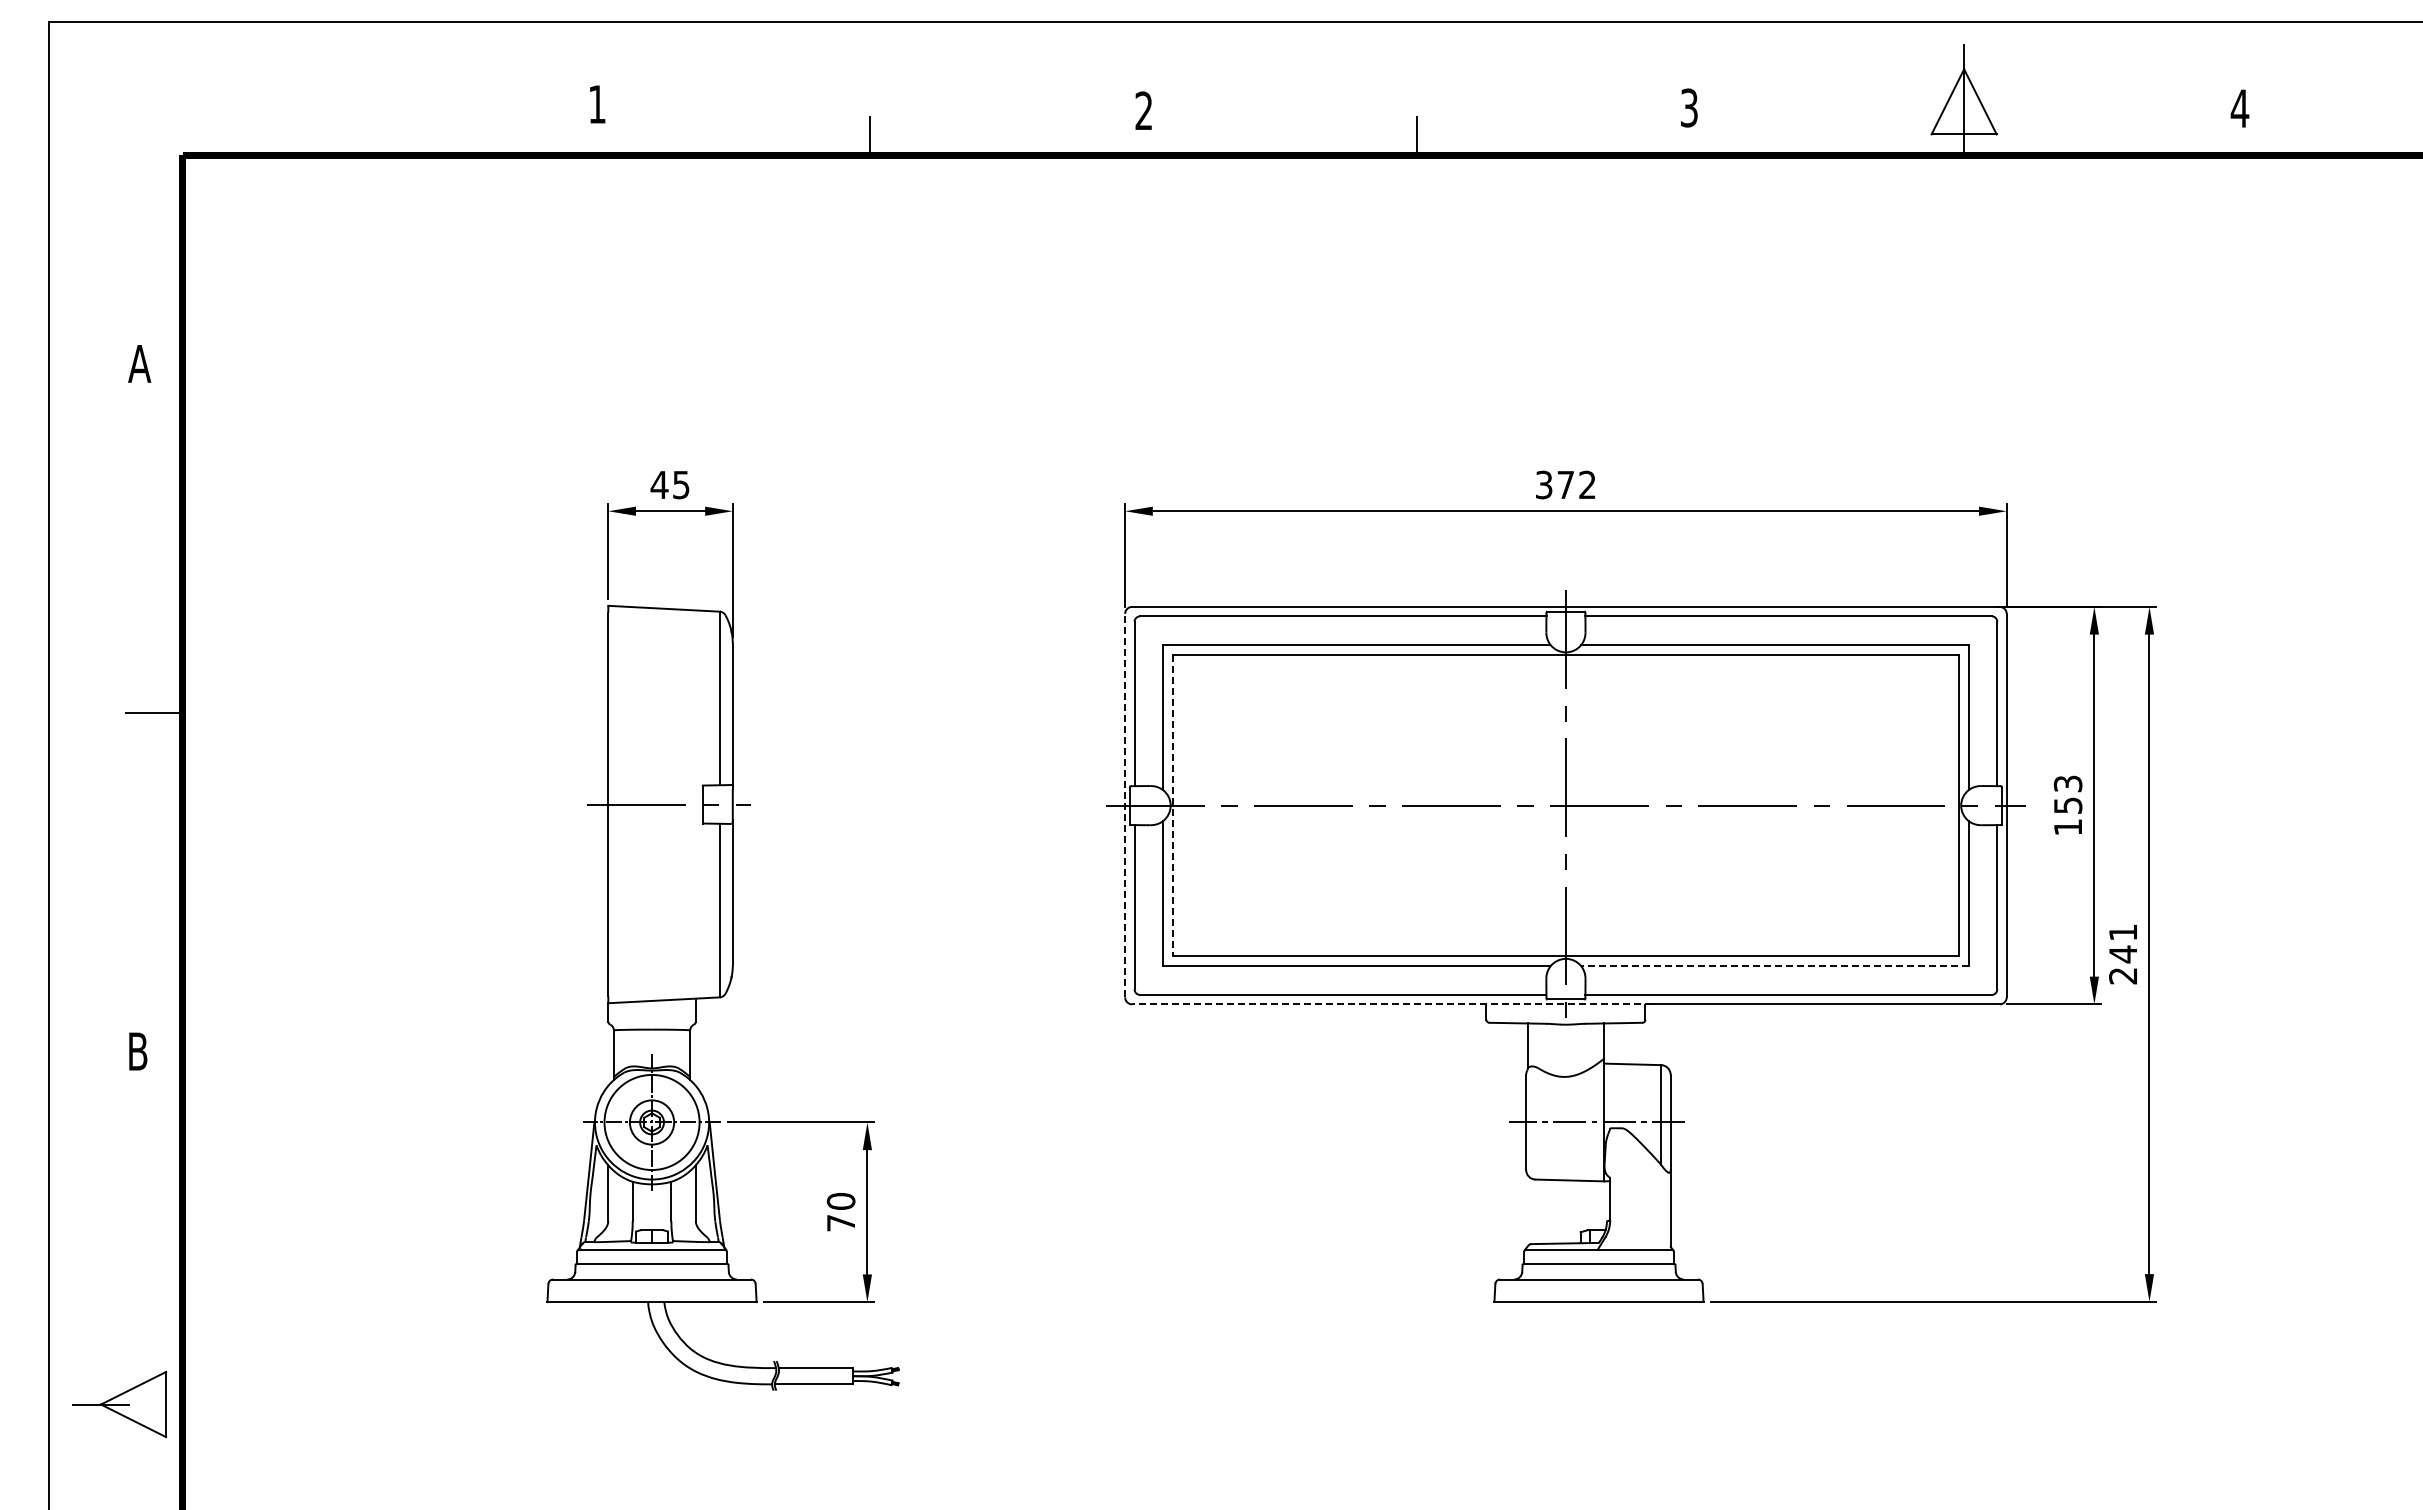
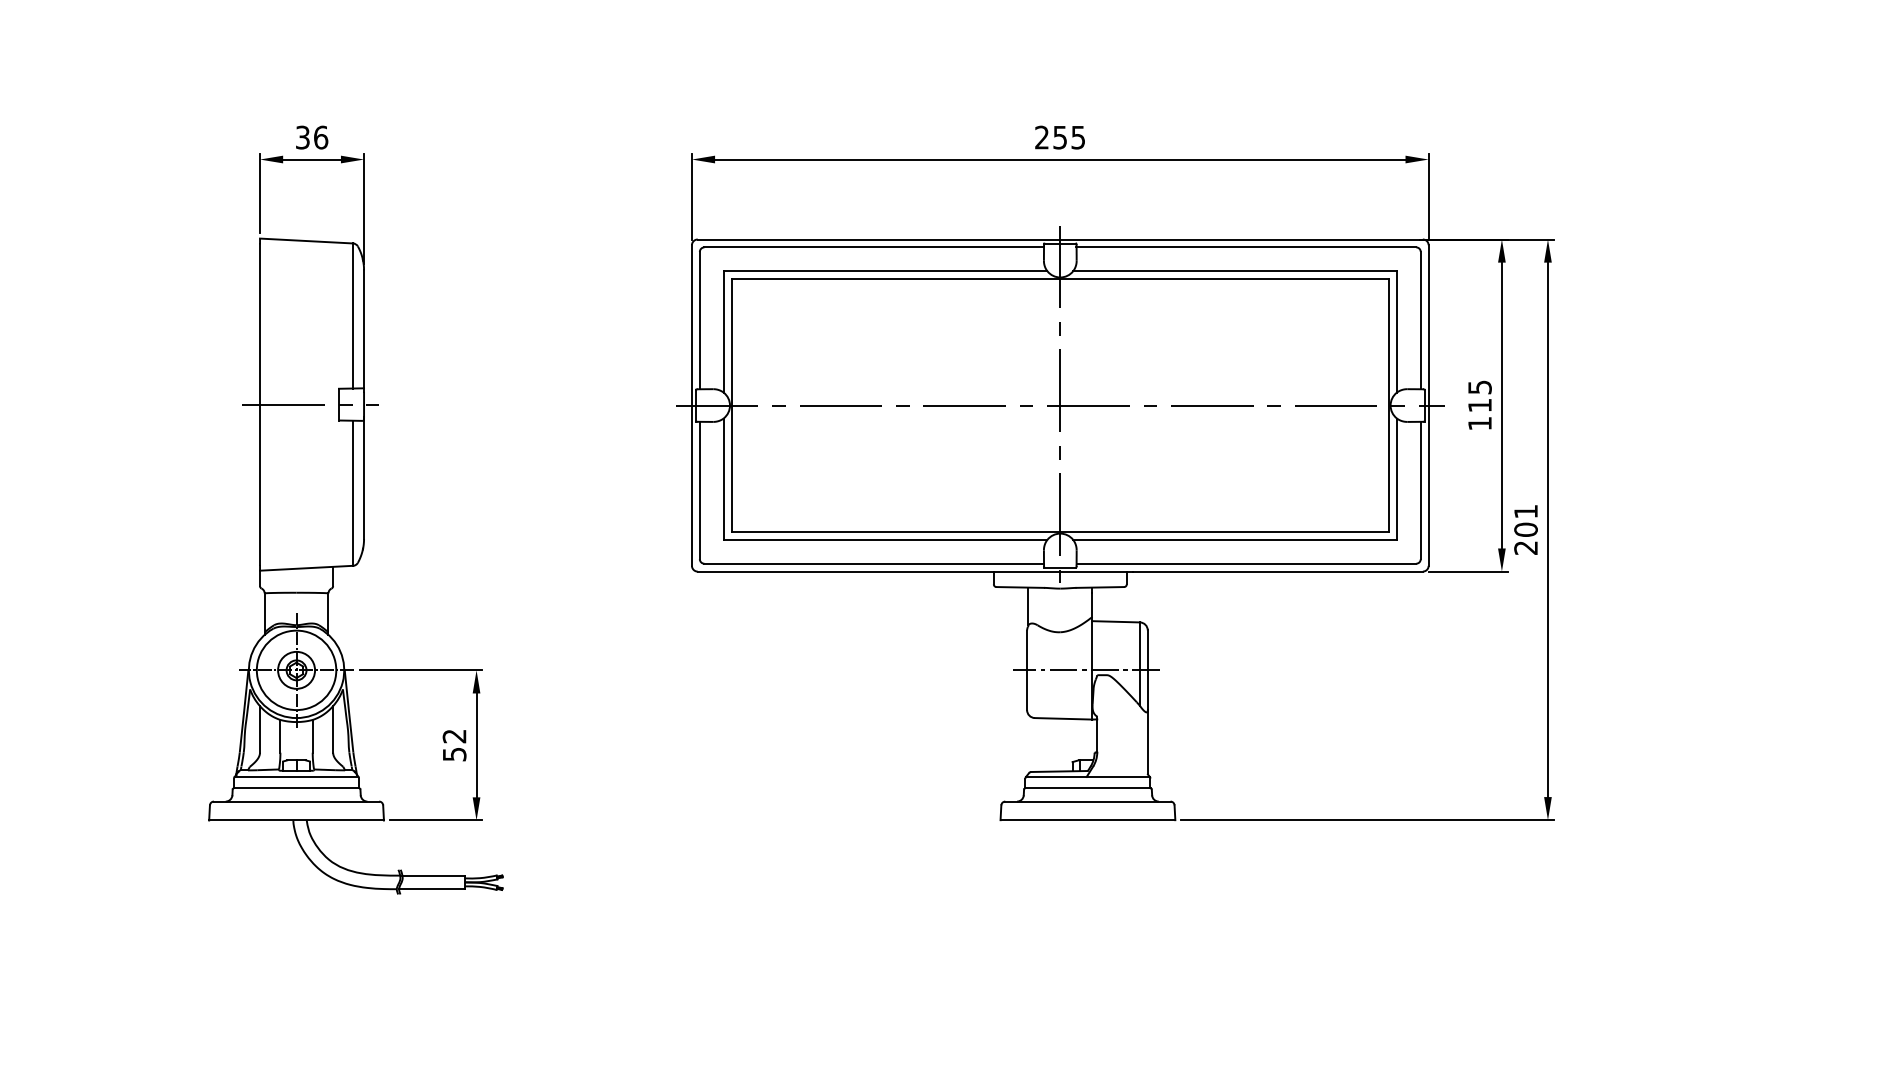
text: (670, 484) -> (311, 137), 45 -> 36
text: (1565, 484) -> (1059, 137), 372 -> 255
text: (2067, 794) -> (1479, 396), 153 -> 115
line: (1125, 805) -> (692, 405), dashed -> solid
line: (1173, 805) -> (732, 405), dashed -> solid
text: (2123, 954) -> (1526, 529), 241 -> 201
line: (1775, 966) -> (1235, 539), dashed -> solid
line: (1391, 1004) -> (914, 571), dashed -> solid
text: (841, 1211) -> (454, 744), 70 -> 52

